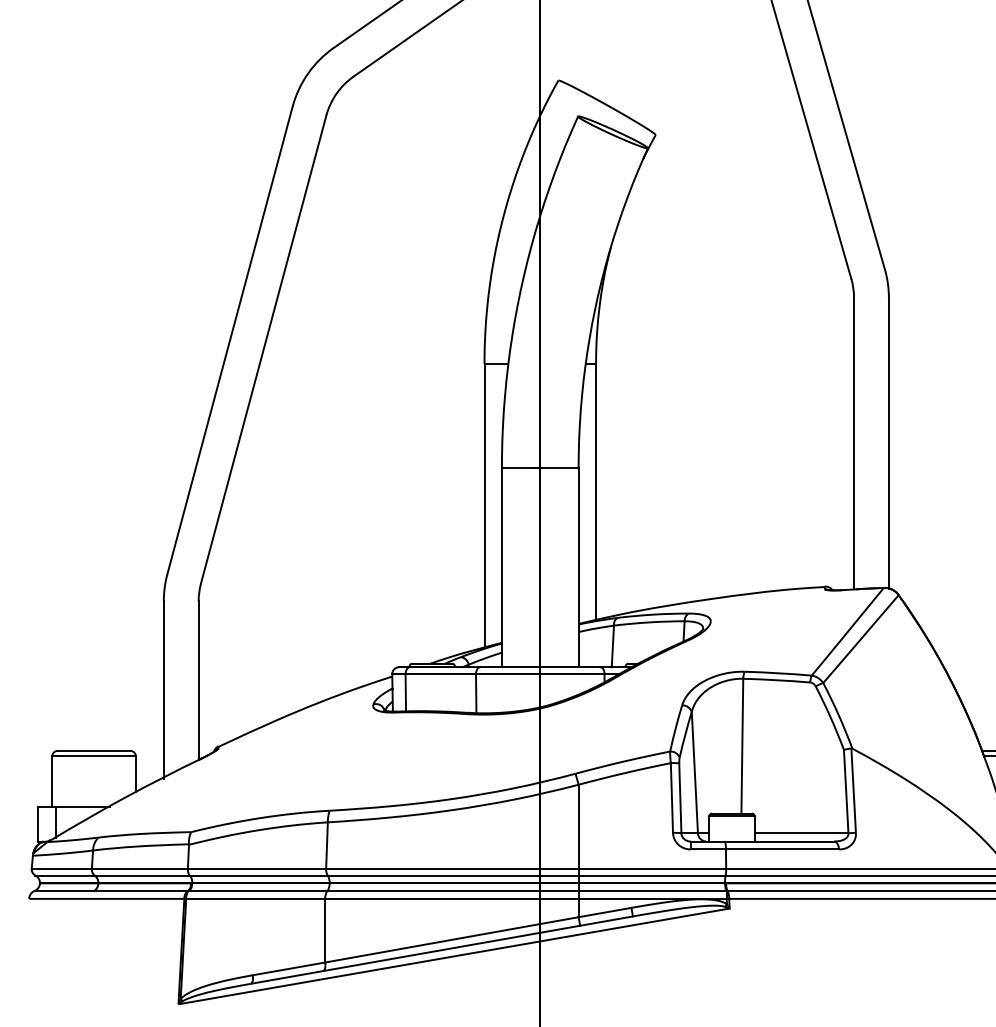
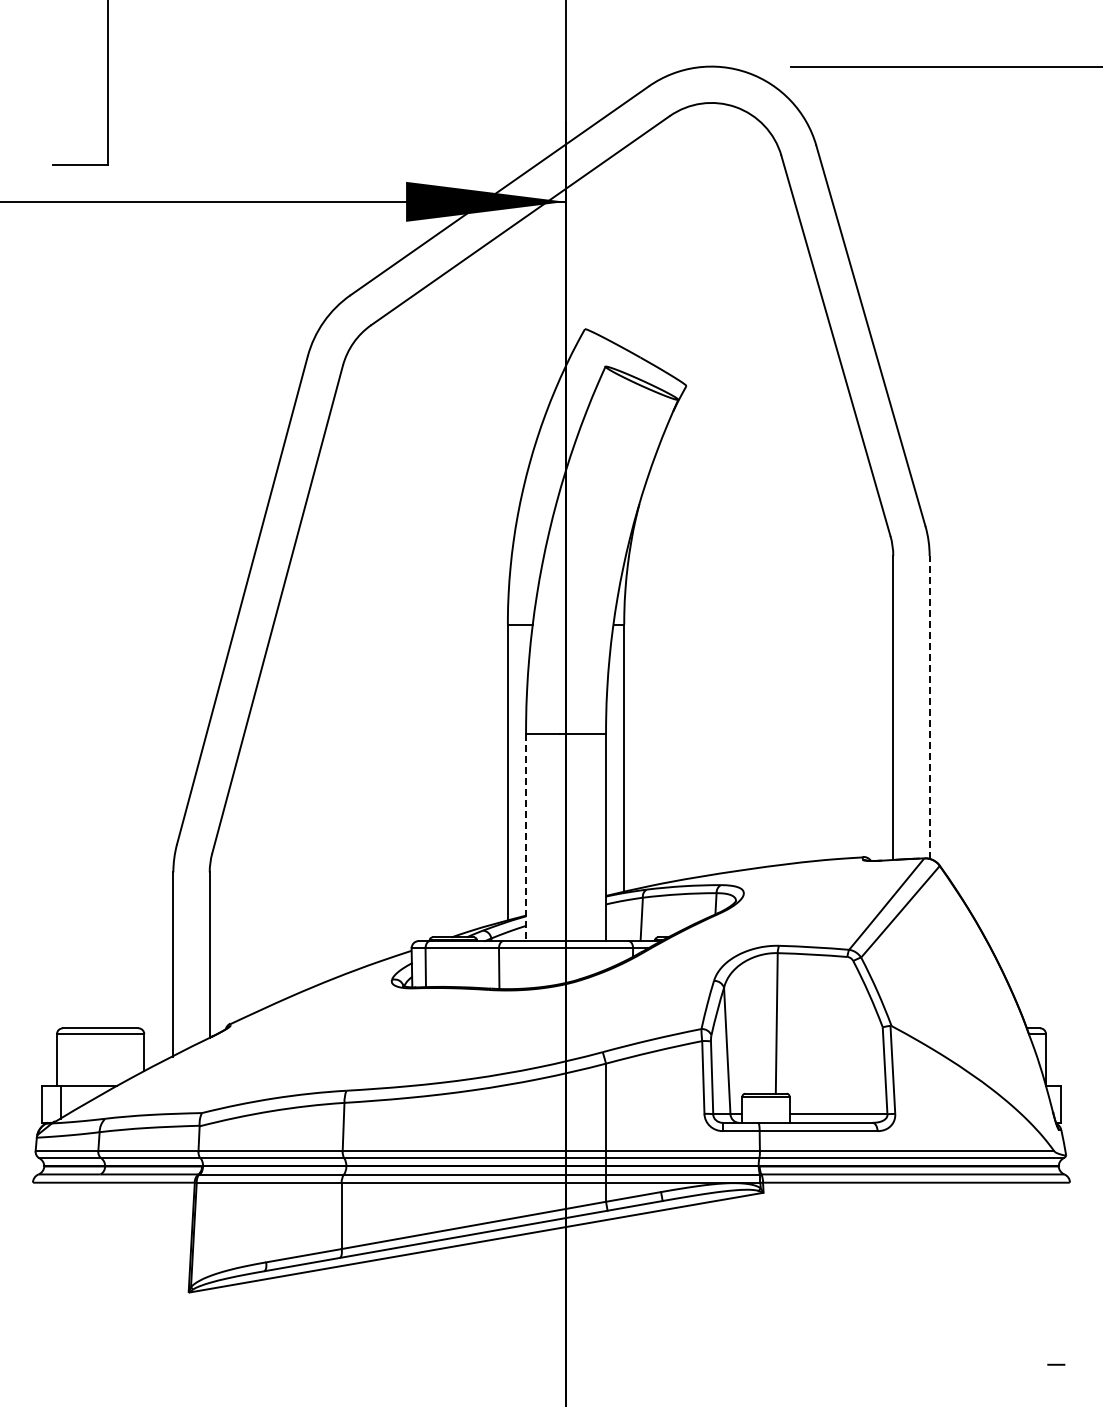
line: (888, 443) -> (929, 707), solid -> dashed
line: (502, 567) -> (526, 837), solid -> dashed

